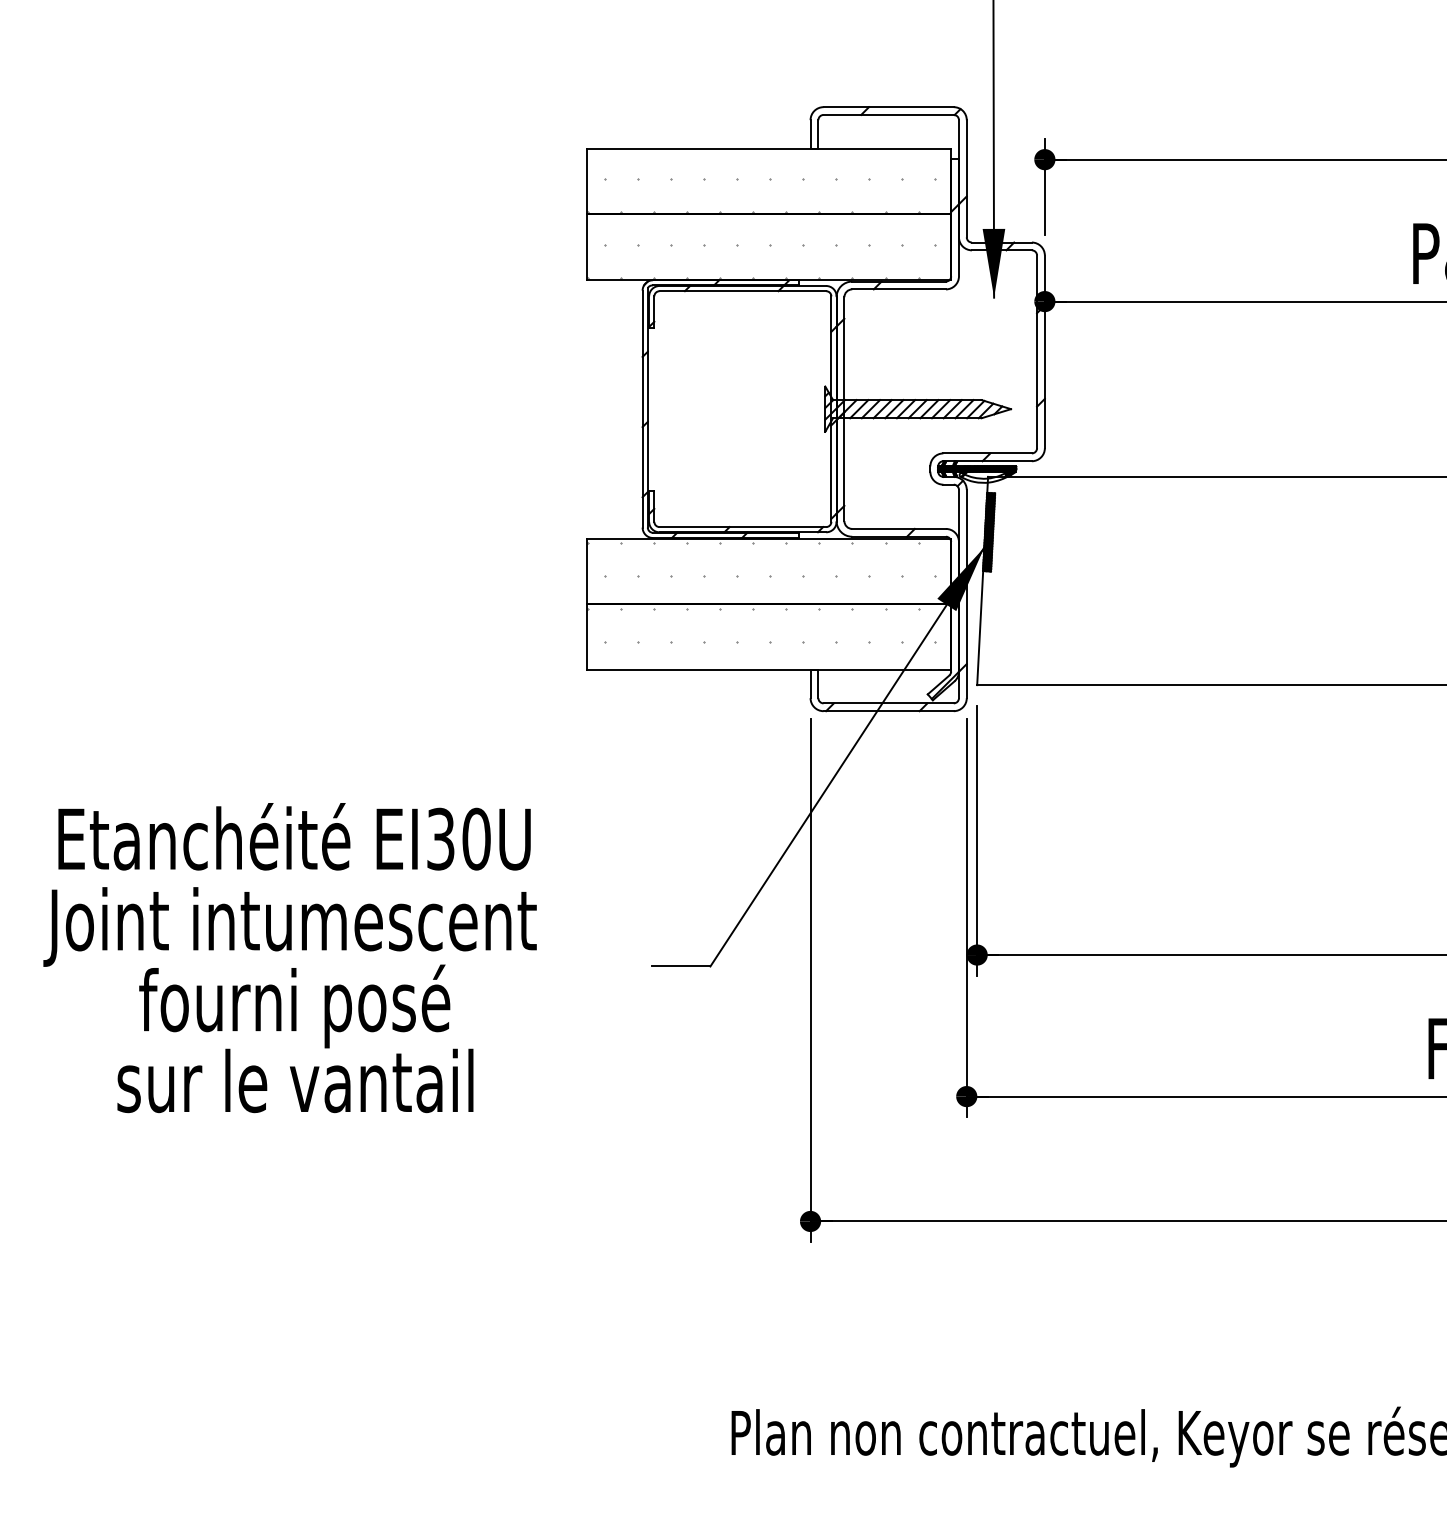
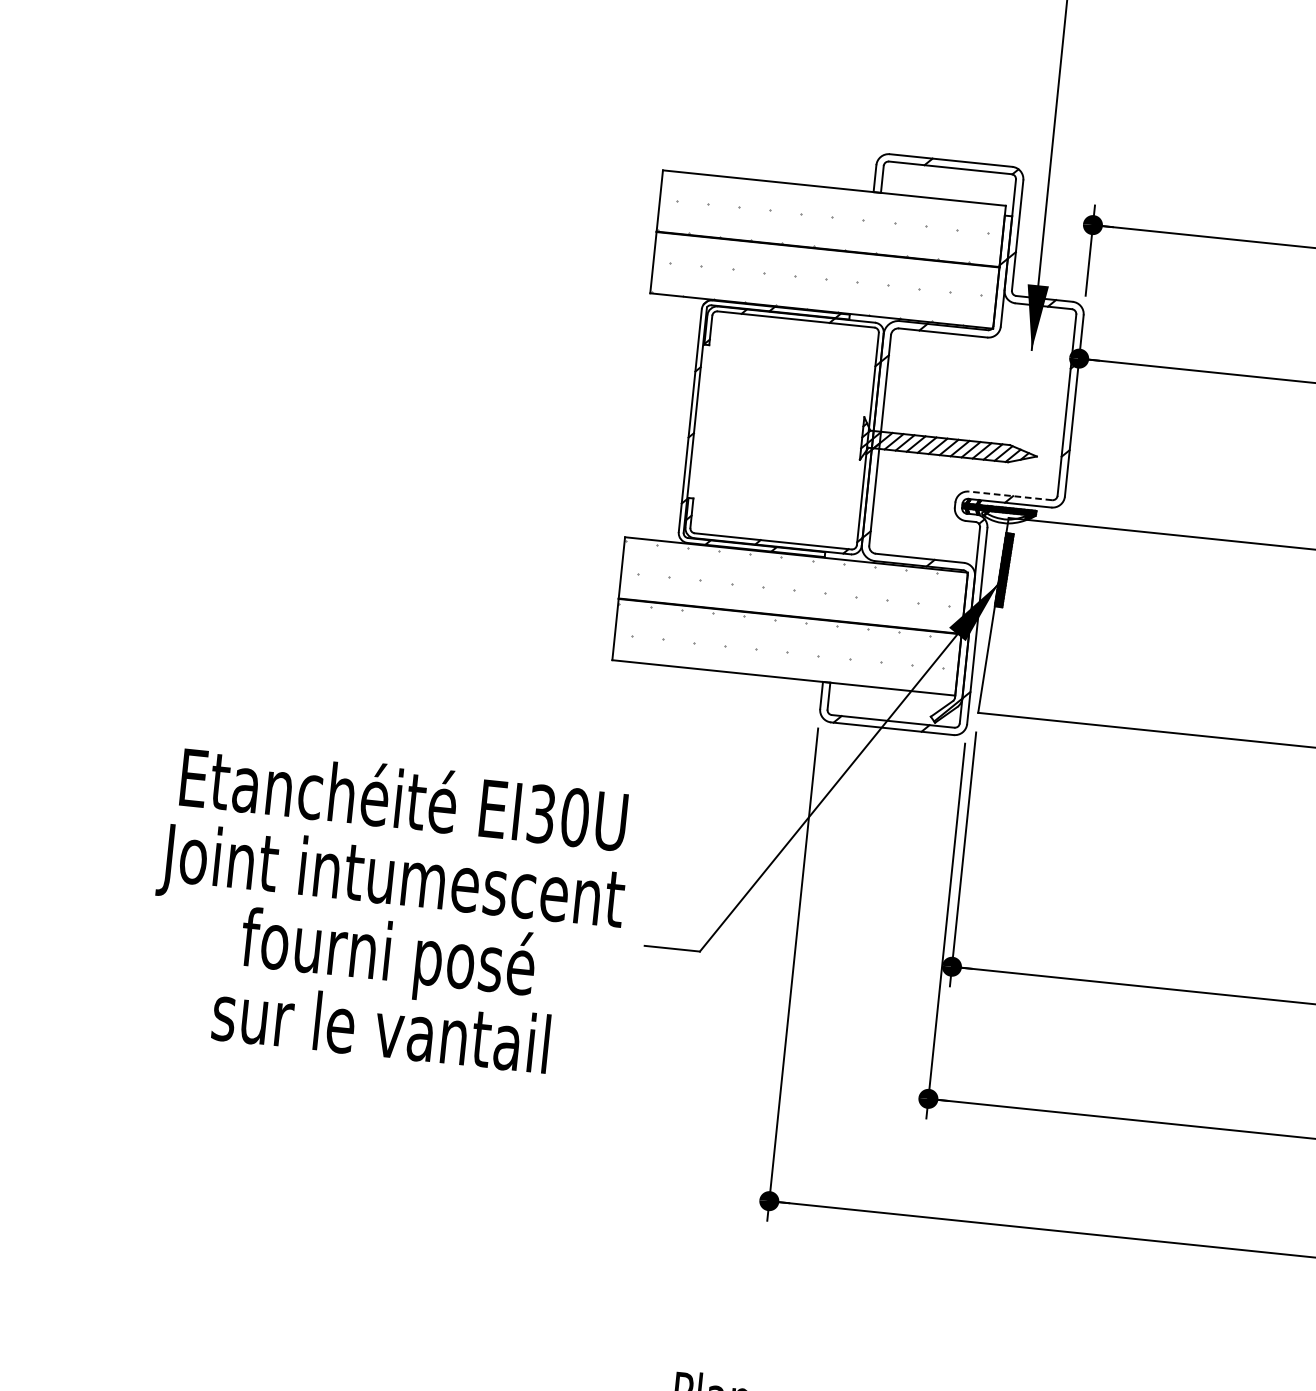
line: (987, 453) -> (1010, 495), solid -> dashed
text: (289, 958) -> (387, 911), moved

